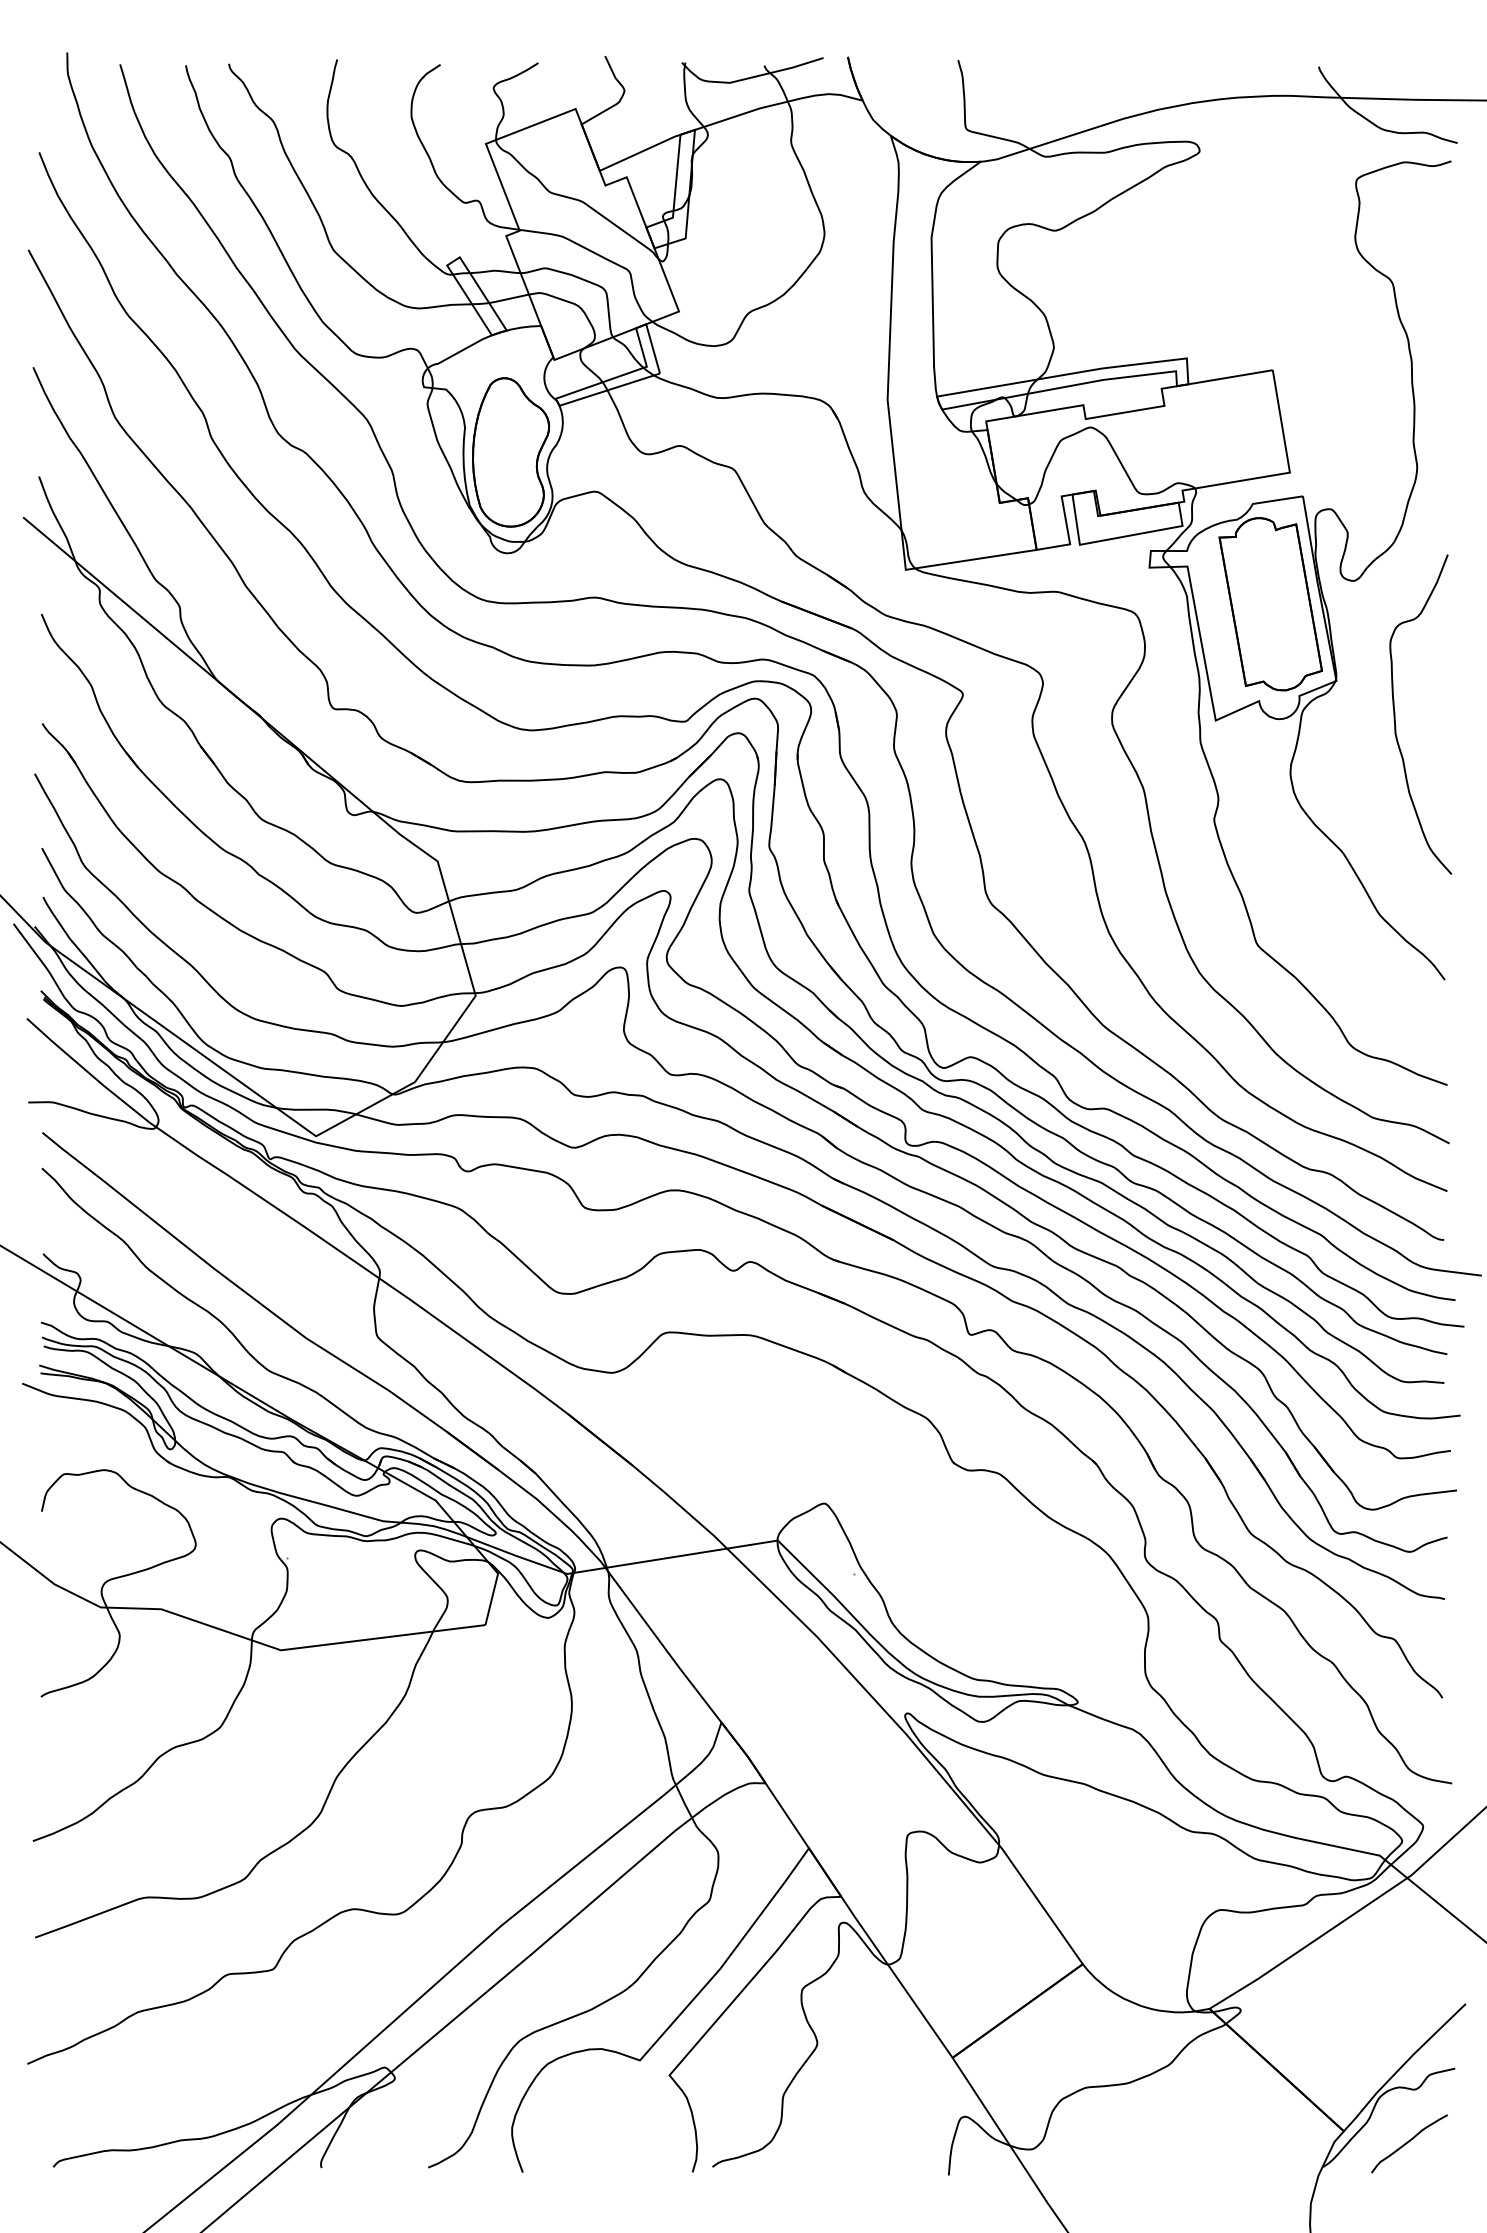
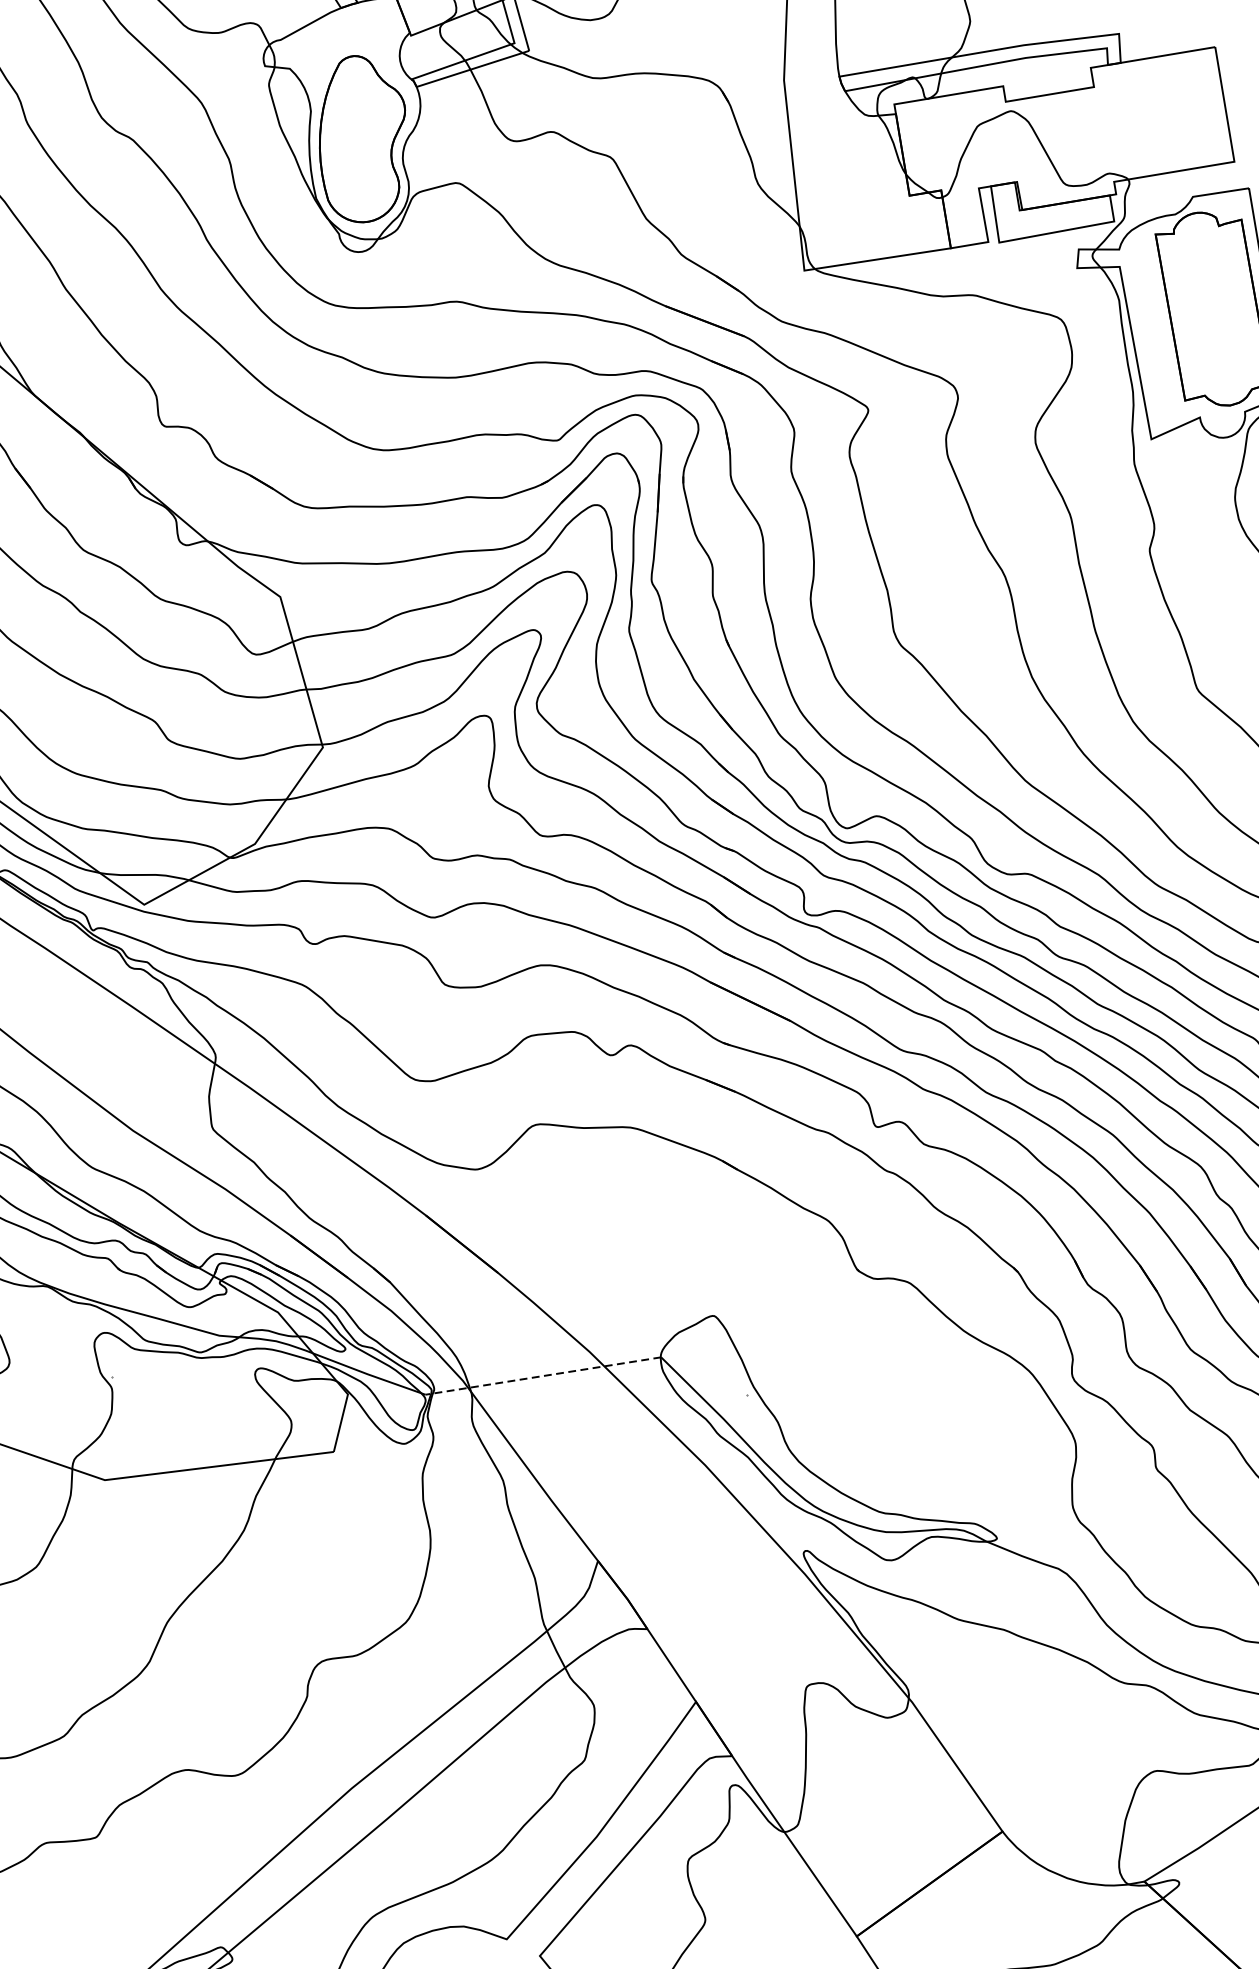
line: (672, 1557) -> (543, 1376), solid -> dashed

